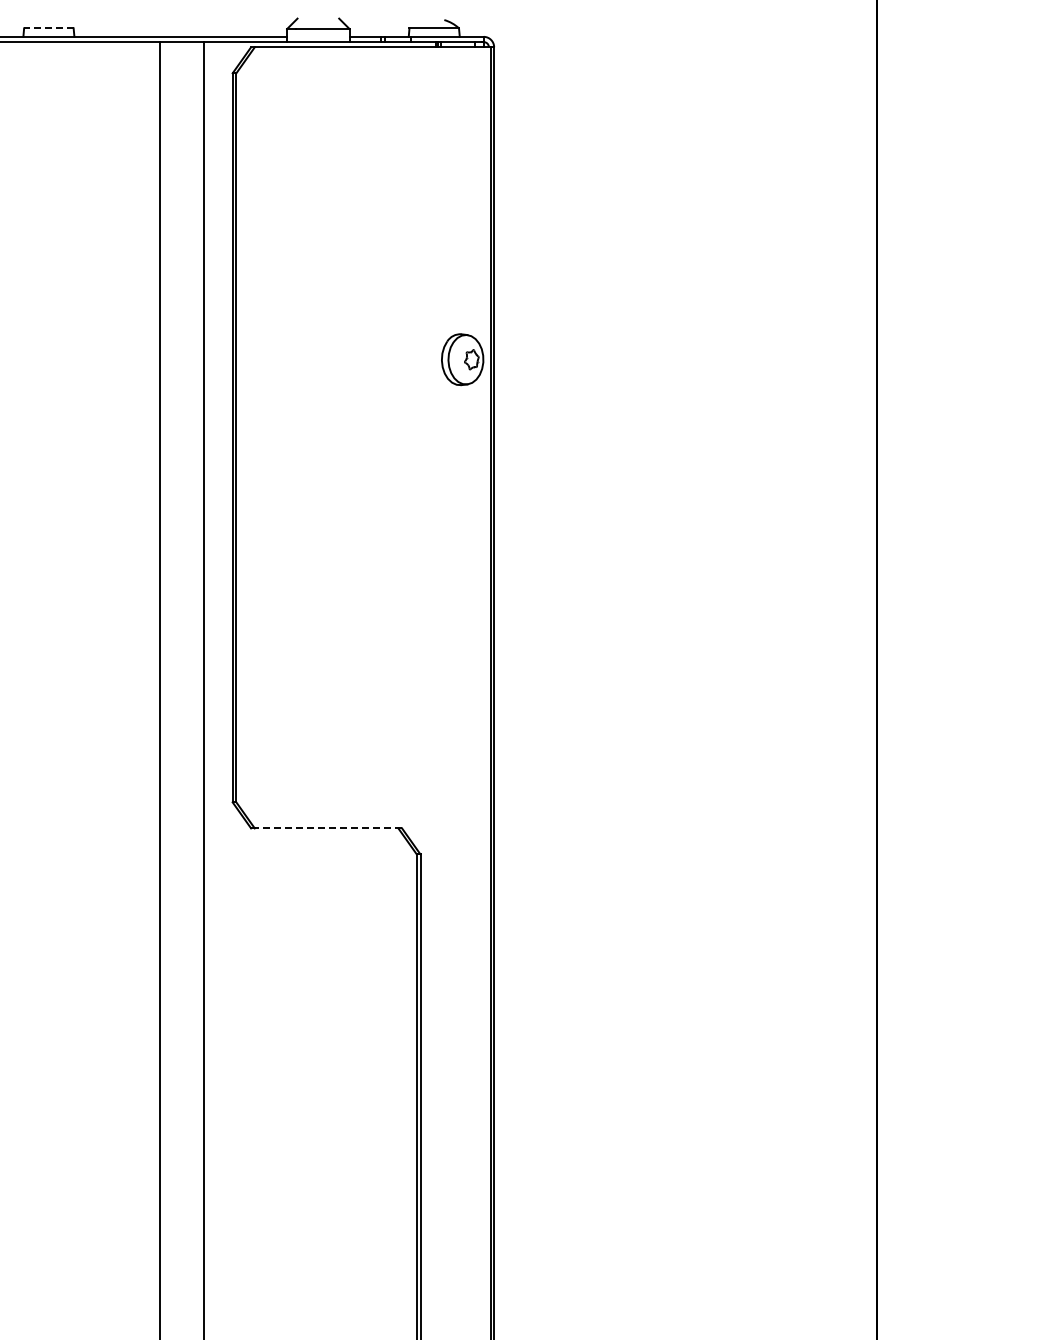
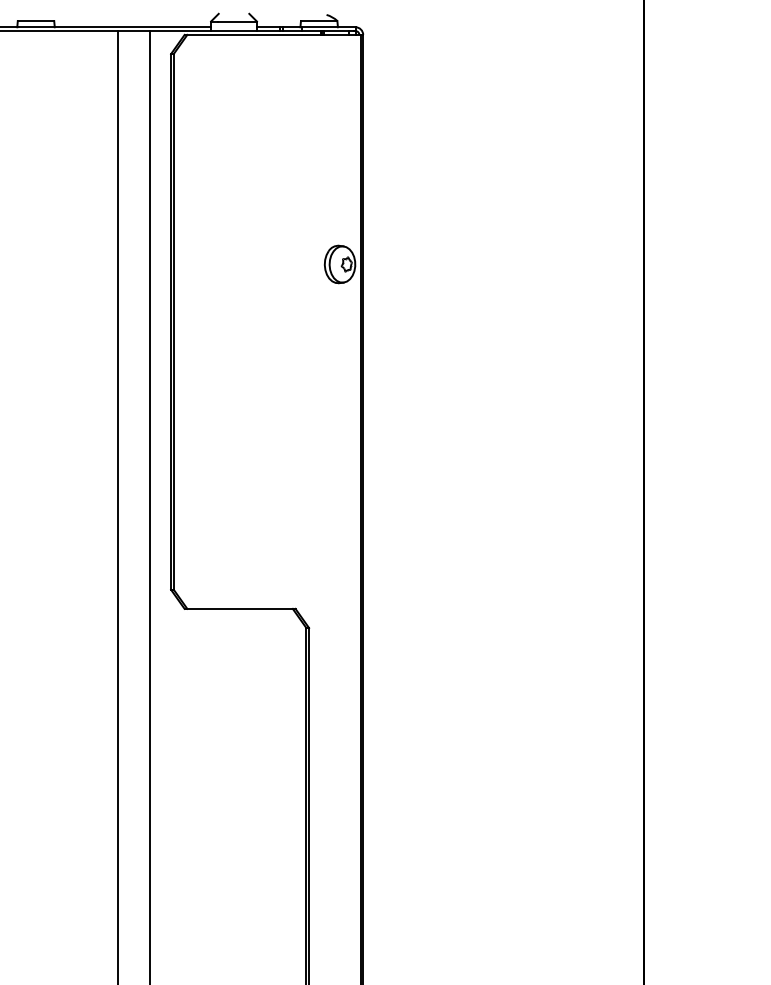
line: (48, 28) -> (35, 21), dashed -> solid
line: (328, 828) -> (241, 608), dashed -> solid

